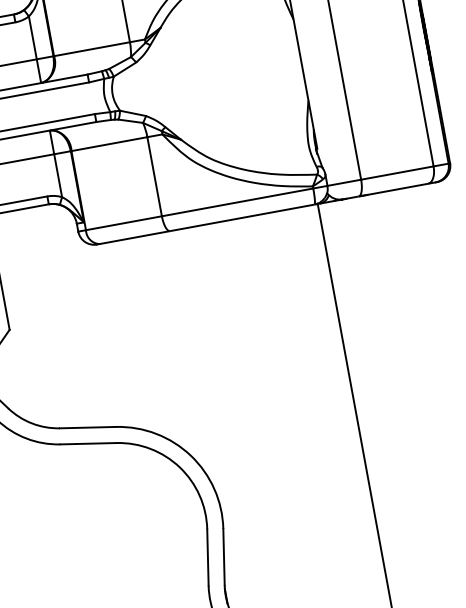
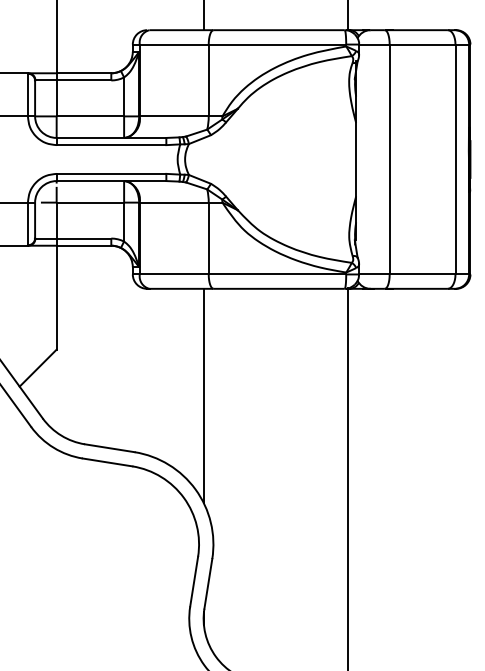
line: (180, 350) -> (203, 395), added

